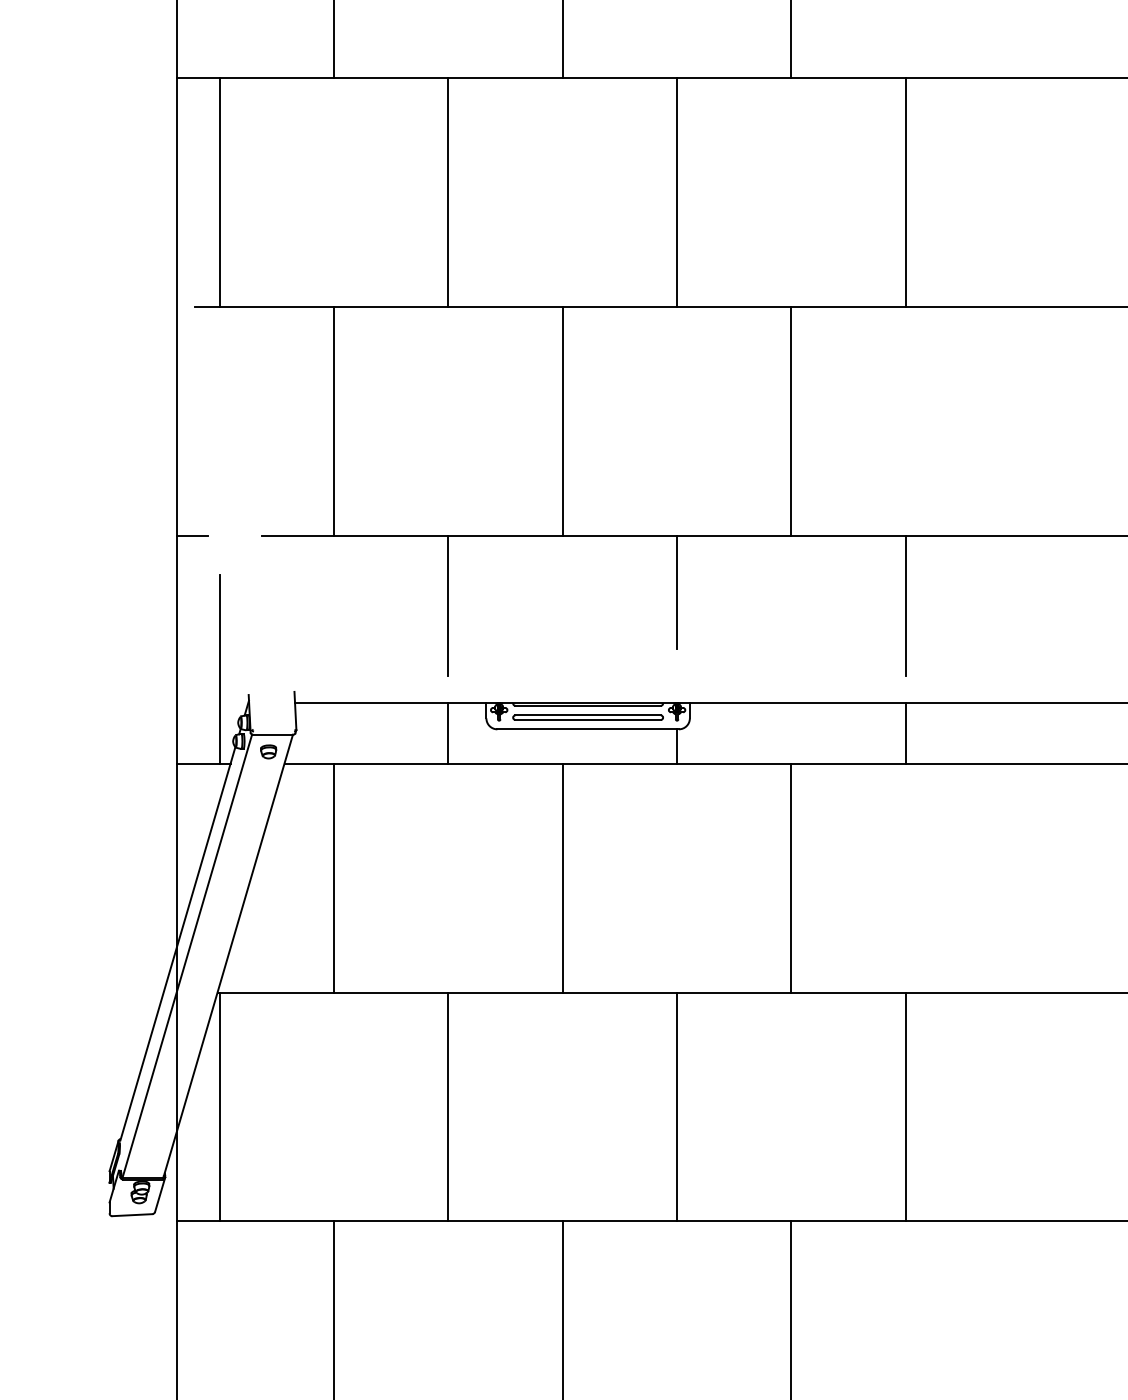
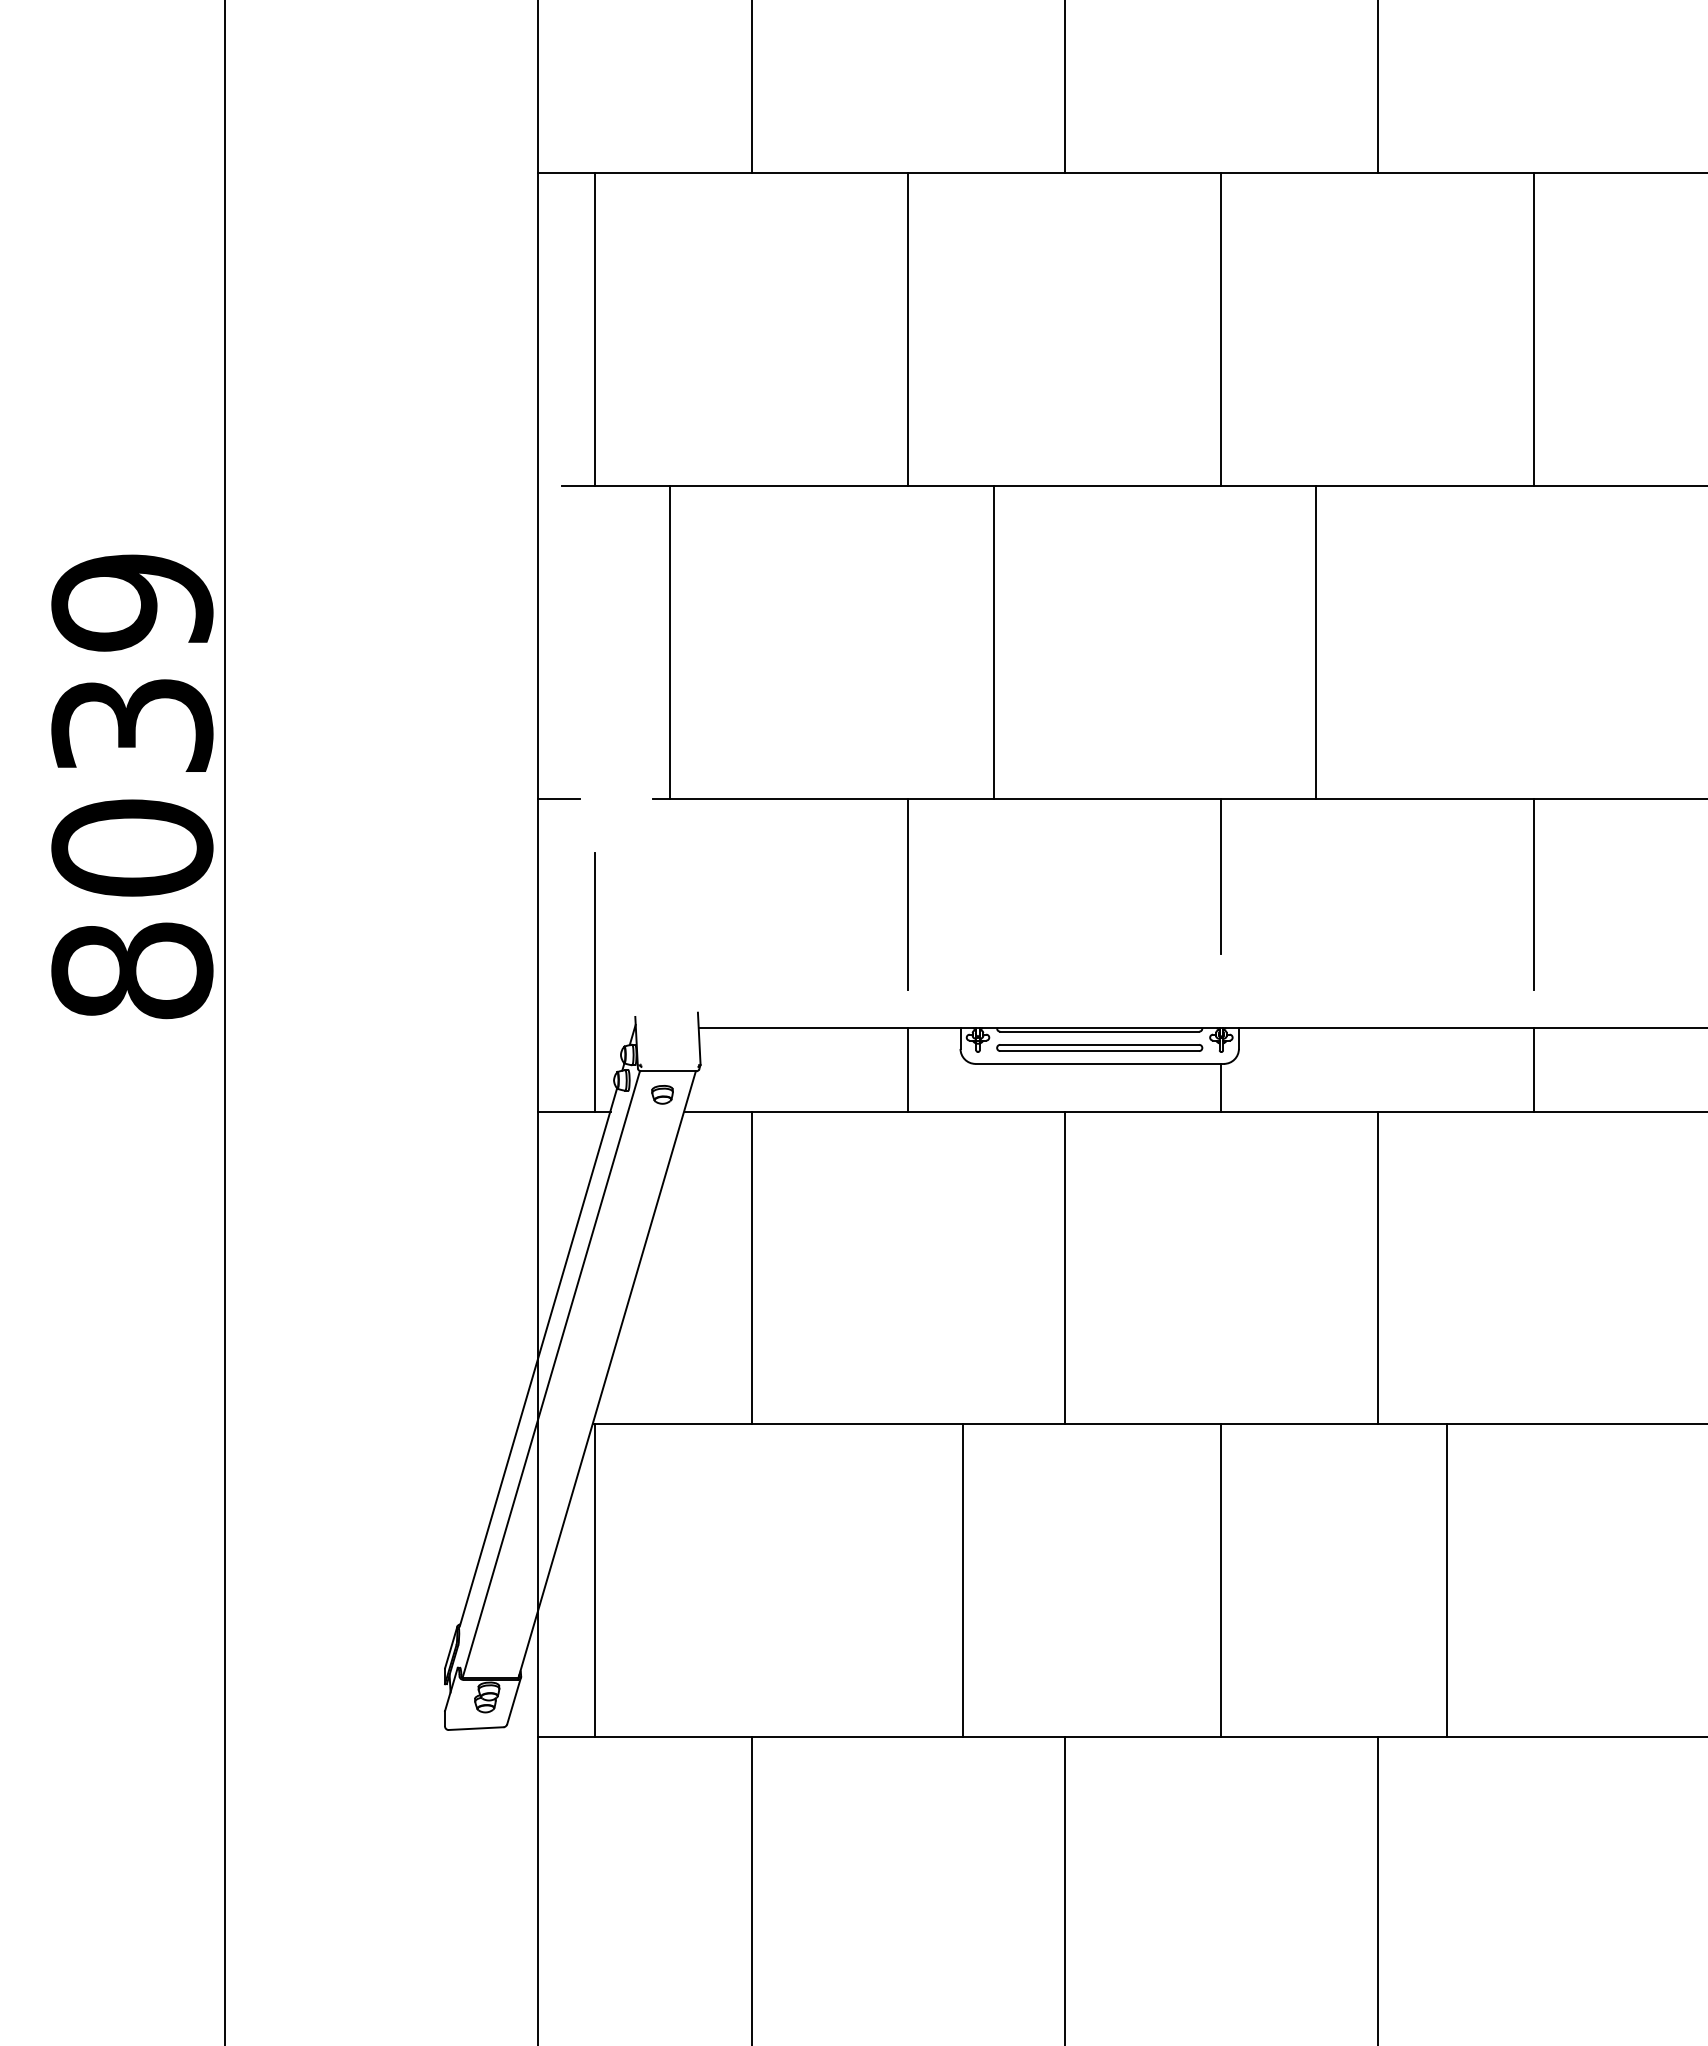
line: (333, 420) -> (669, 641), moved
line: (562, 420) -> (993, 641), moved
line: (791, 420) -> (1315, 641), moved
line: (448, 1106) -> (963, 1580), moved
line: (905, 1106) -> (1446, 1580), moved

